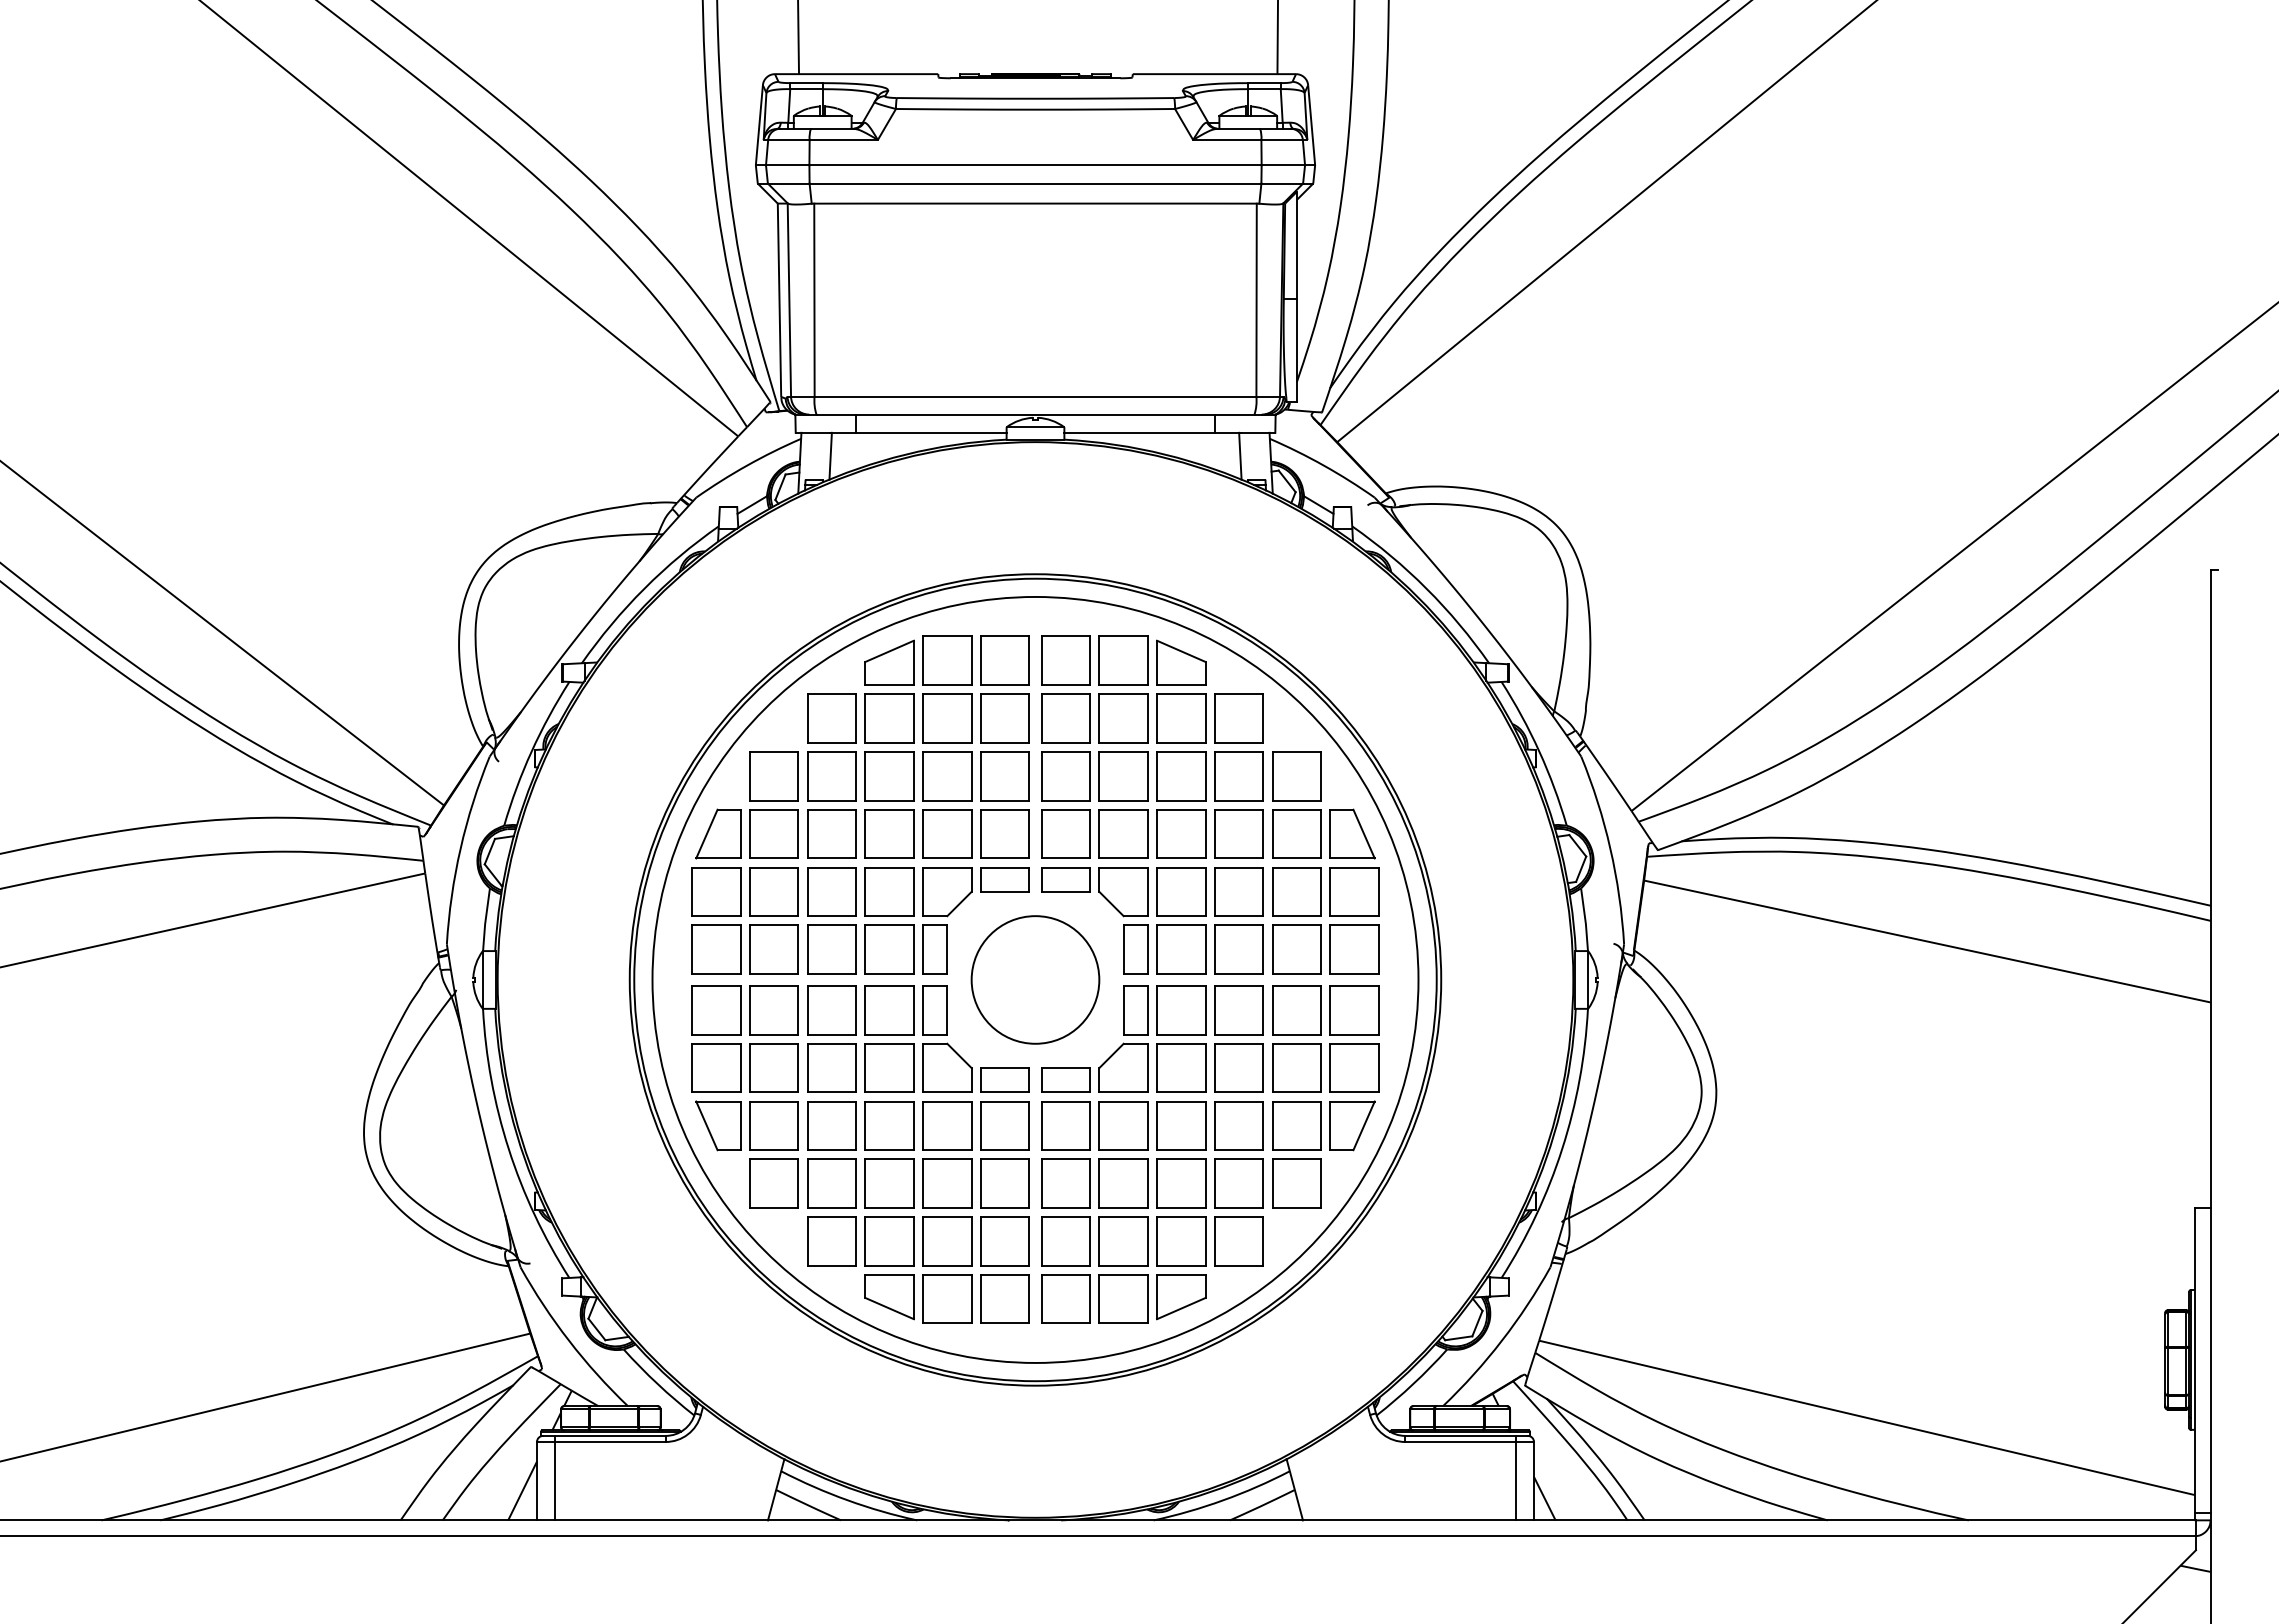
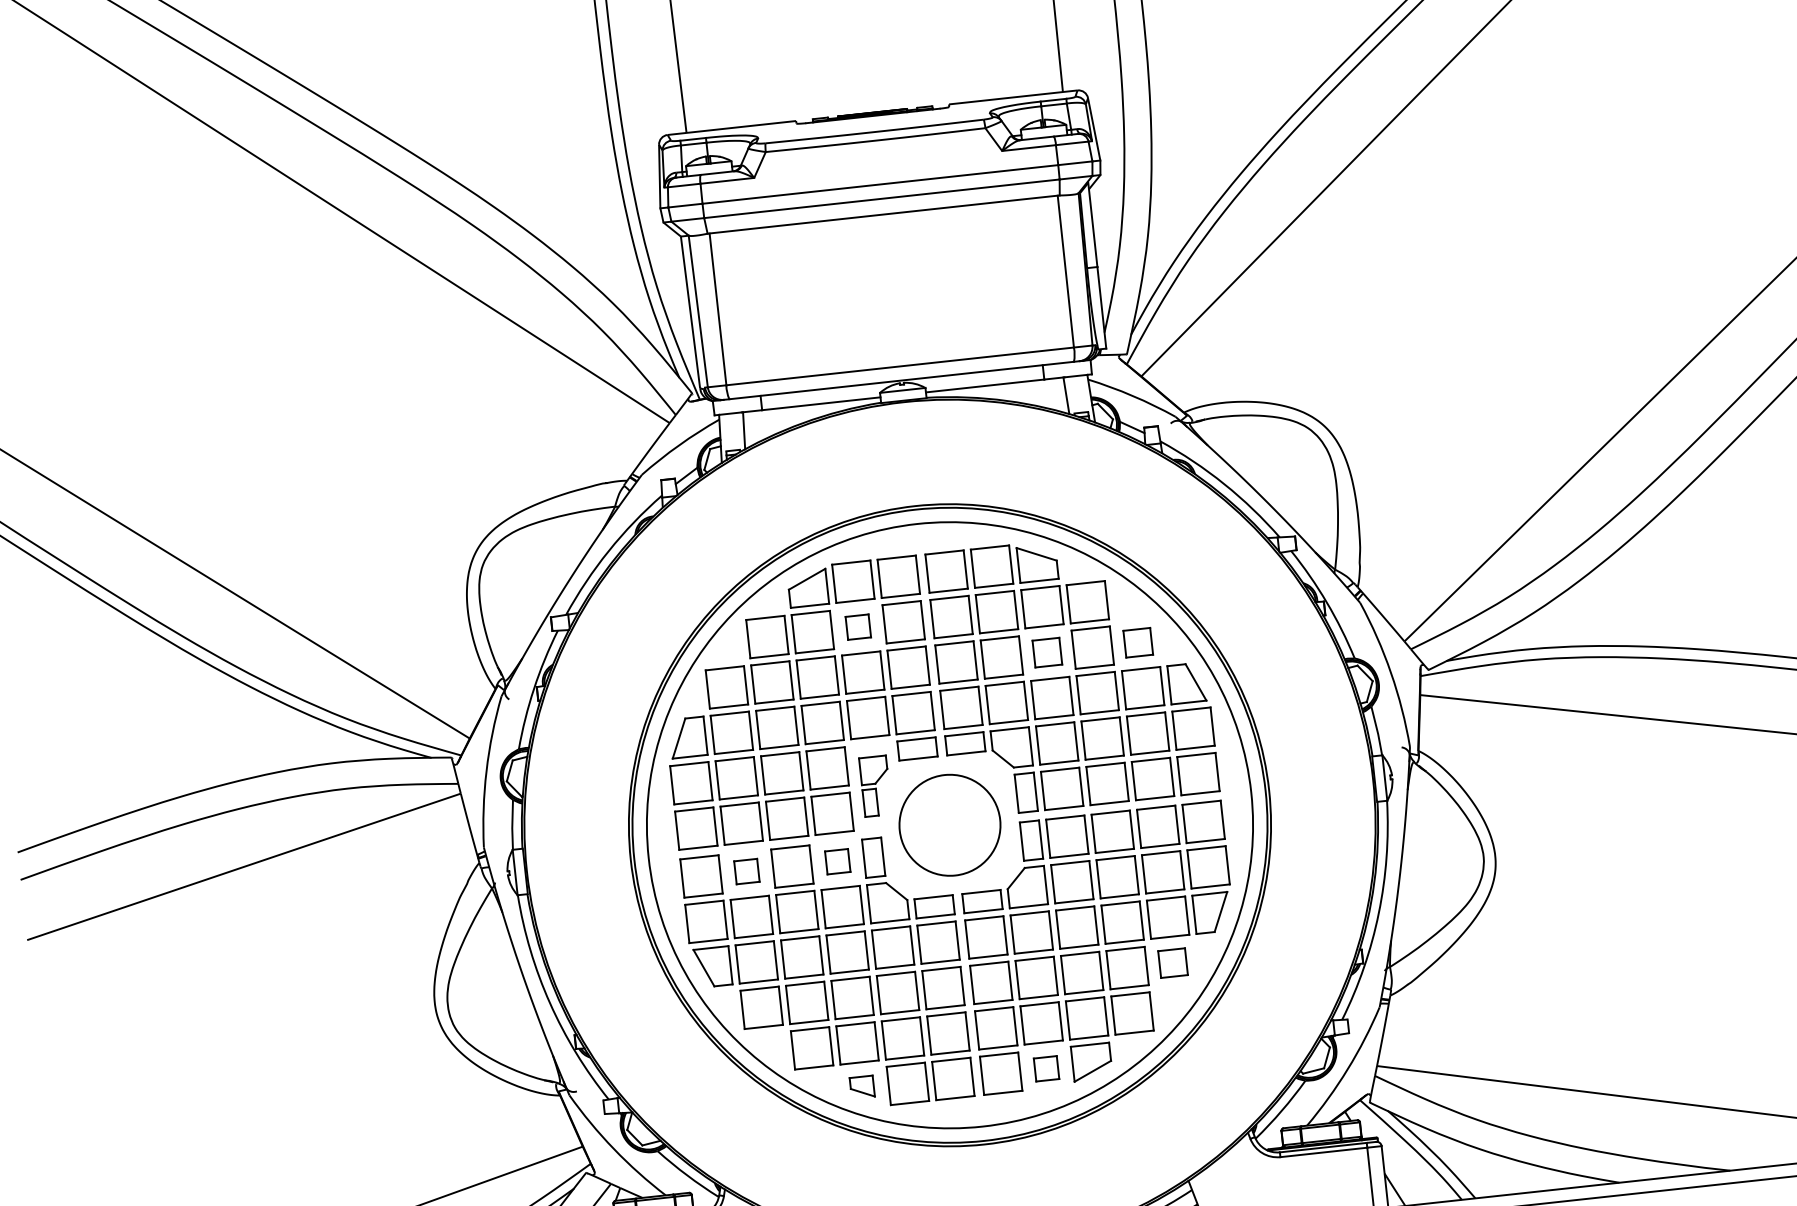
part: (947, 718) -> (858, 627), size x0.6
part: (1181, 776) -> (1047, 652), size x0.7
part: (1296, 776) -> (1137, 642), size x0.7
part: (947, 920) -> (875, 786), size x0.7
part: (773, 1010) -> (746, 871), size x0.6
part: (889, 1010) -> (837, 861), size x0.6
part: (1296, 1183) -> (1172, 963), size x0.7
part: (889, 1297) -> (862, 1087), size x0.6
part: (1123, 1298) -> (1046, 1068), size x0.6

